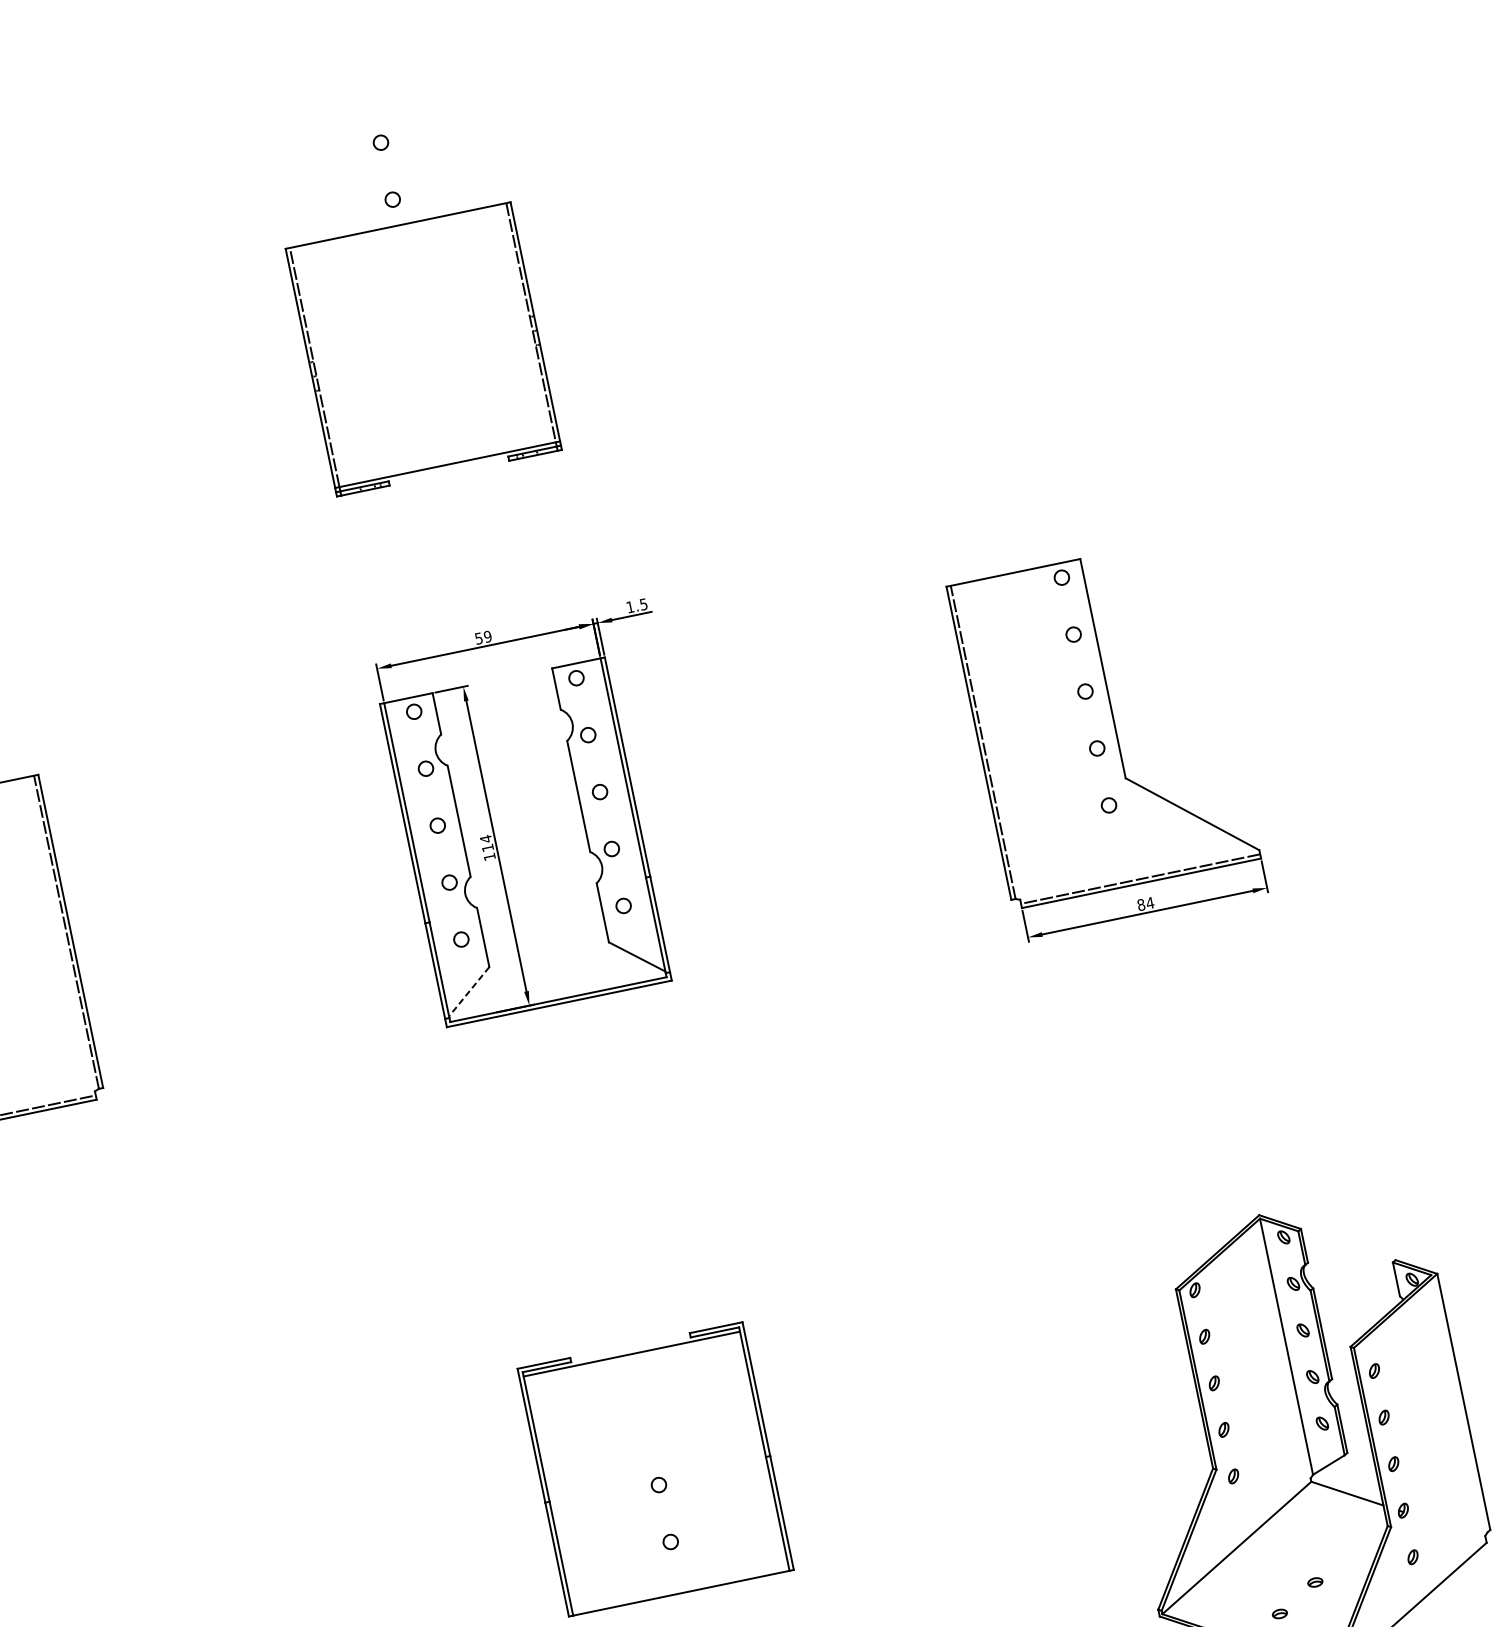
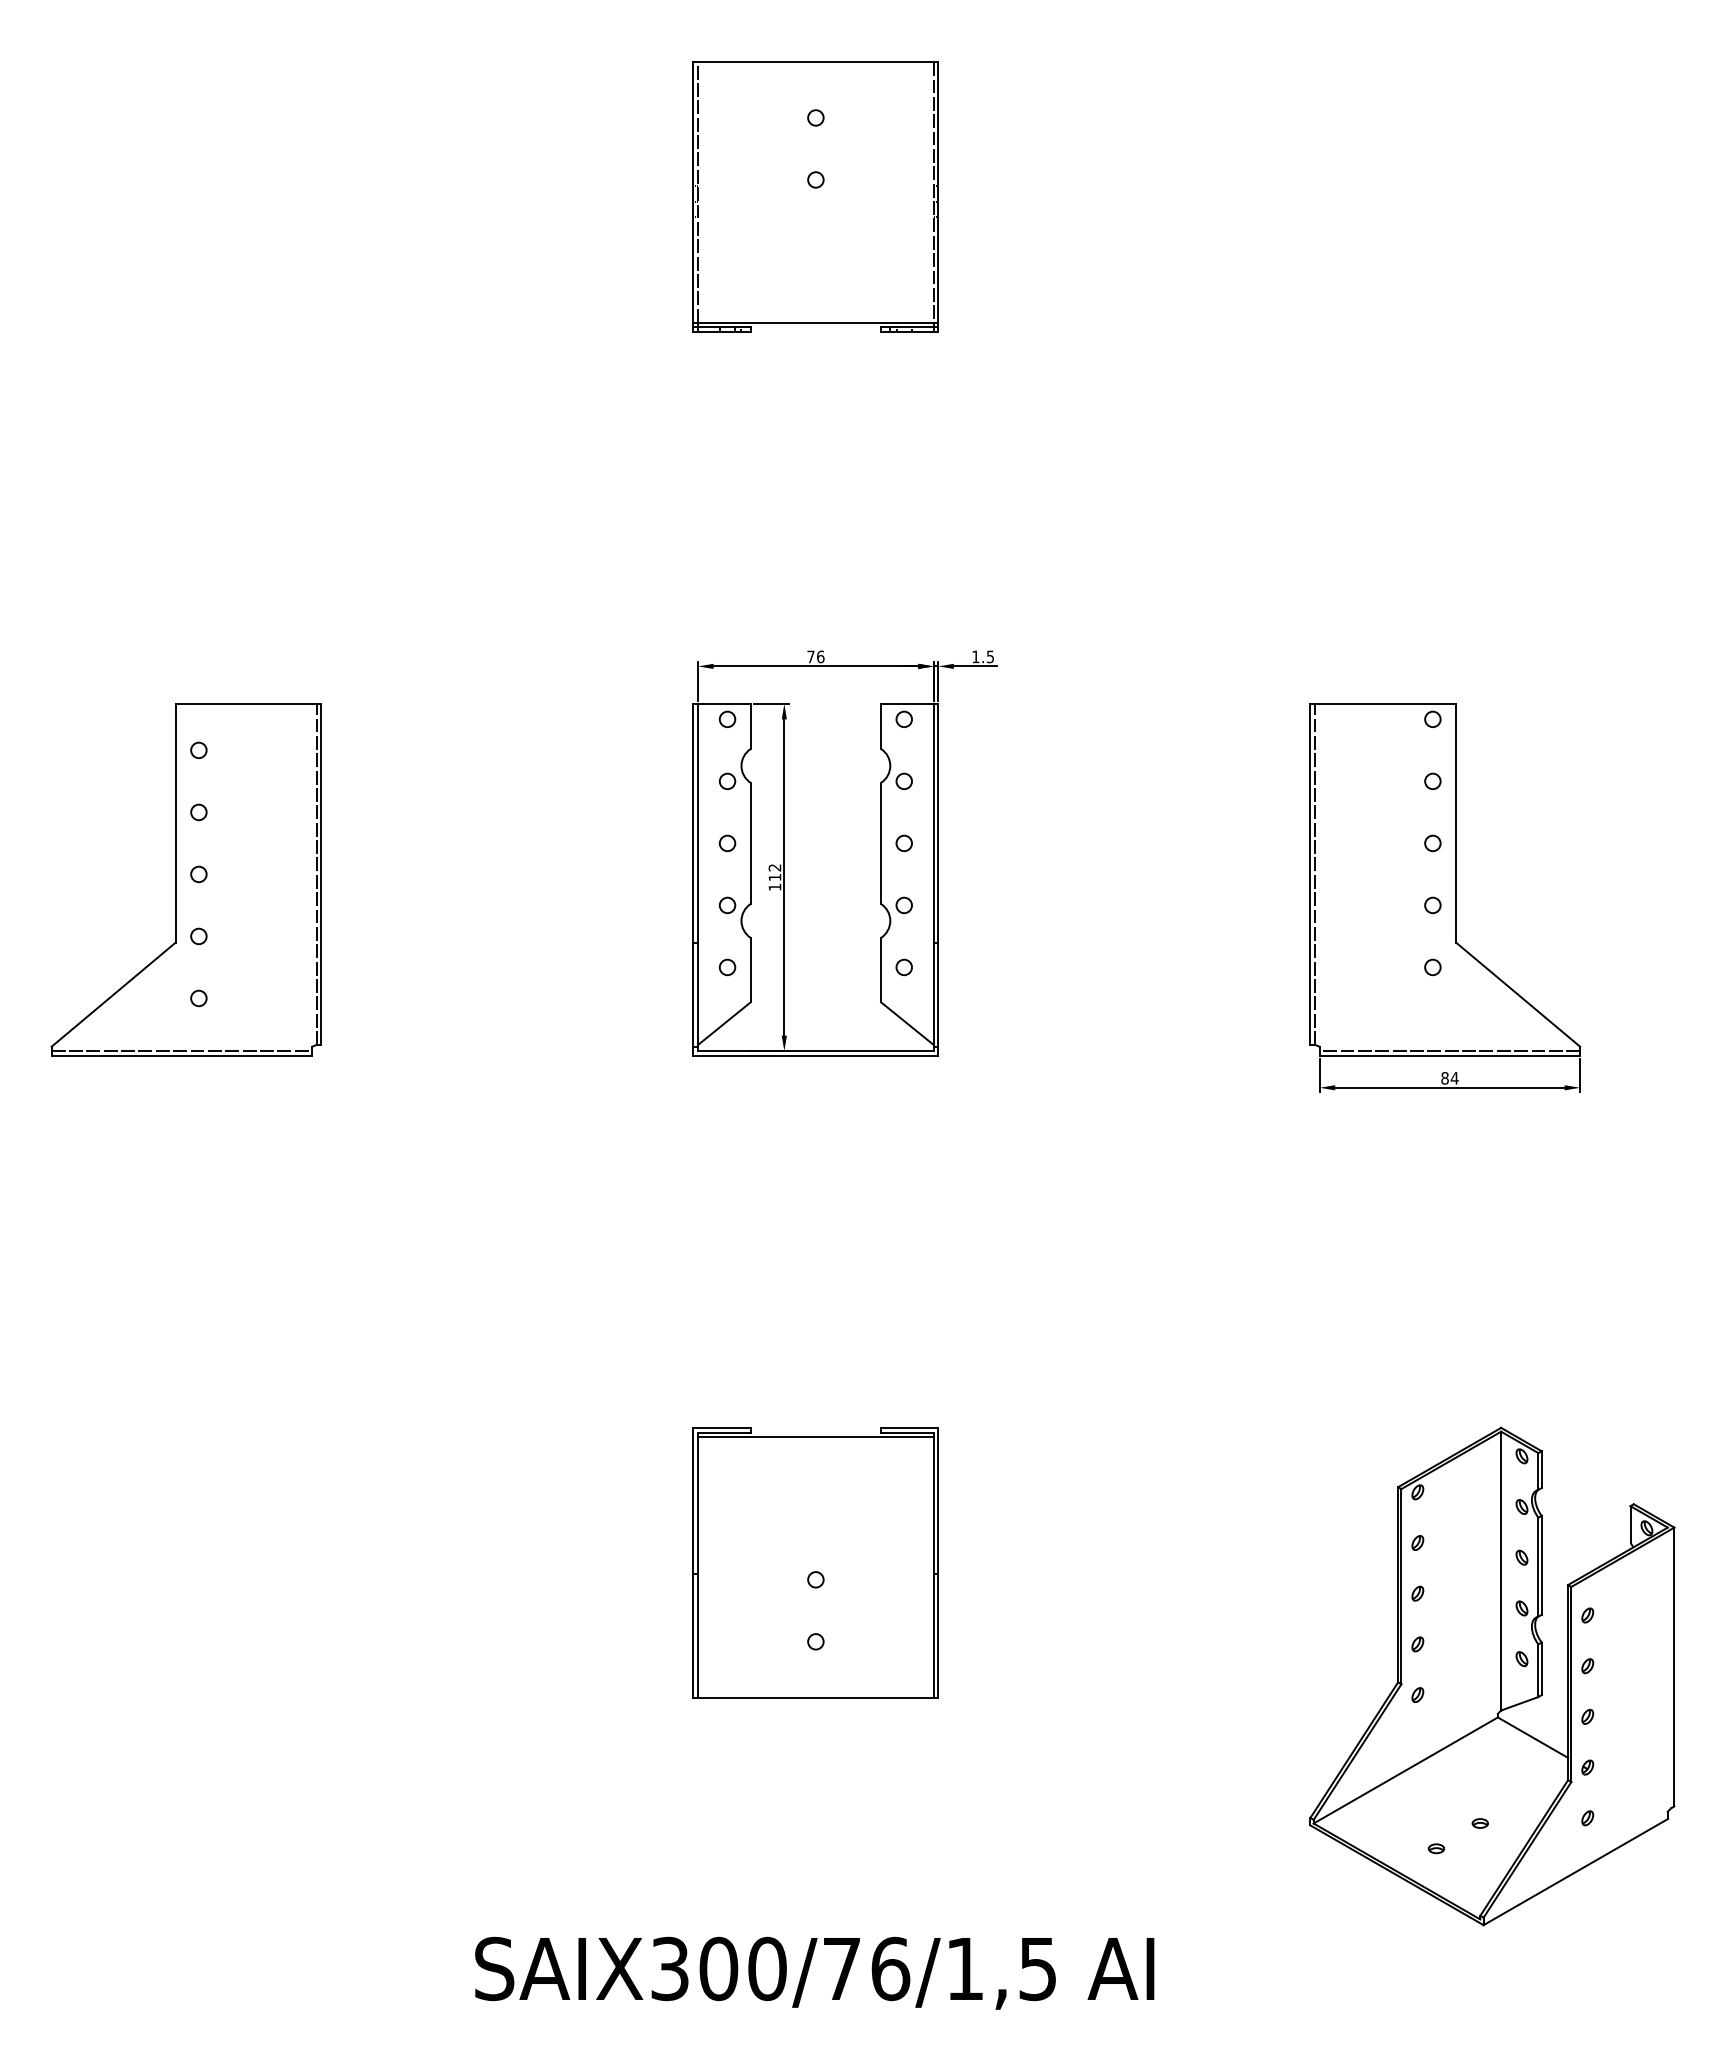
part: (423, 348) -> (815, 196), moved
text: (483, 637) -> (815, 656), 59 -> 76
text: (485, 838) -> (774, 867), 114 -> 112
line: (469, 991) -> (724, 1023), dashed -> solid

